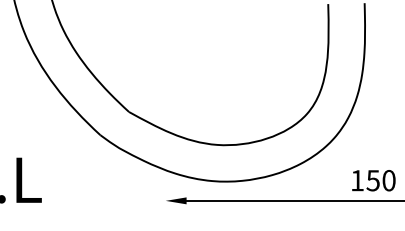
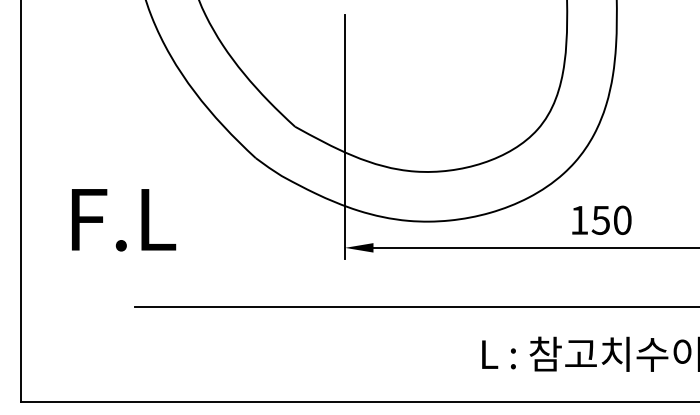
line: (166, 119) -> (345, 137), added
text: (373, 180) -> (601, 219), moved

